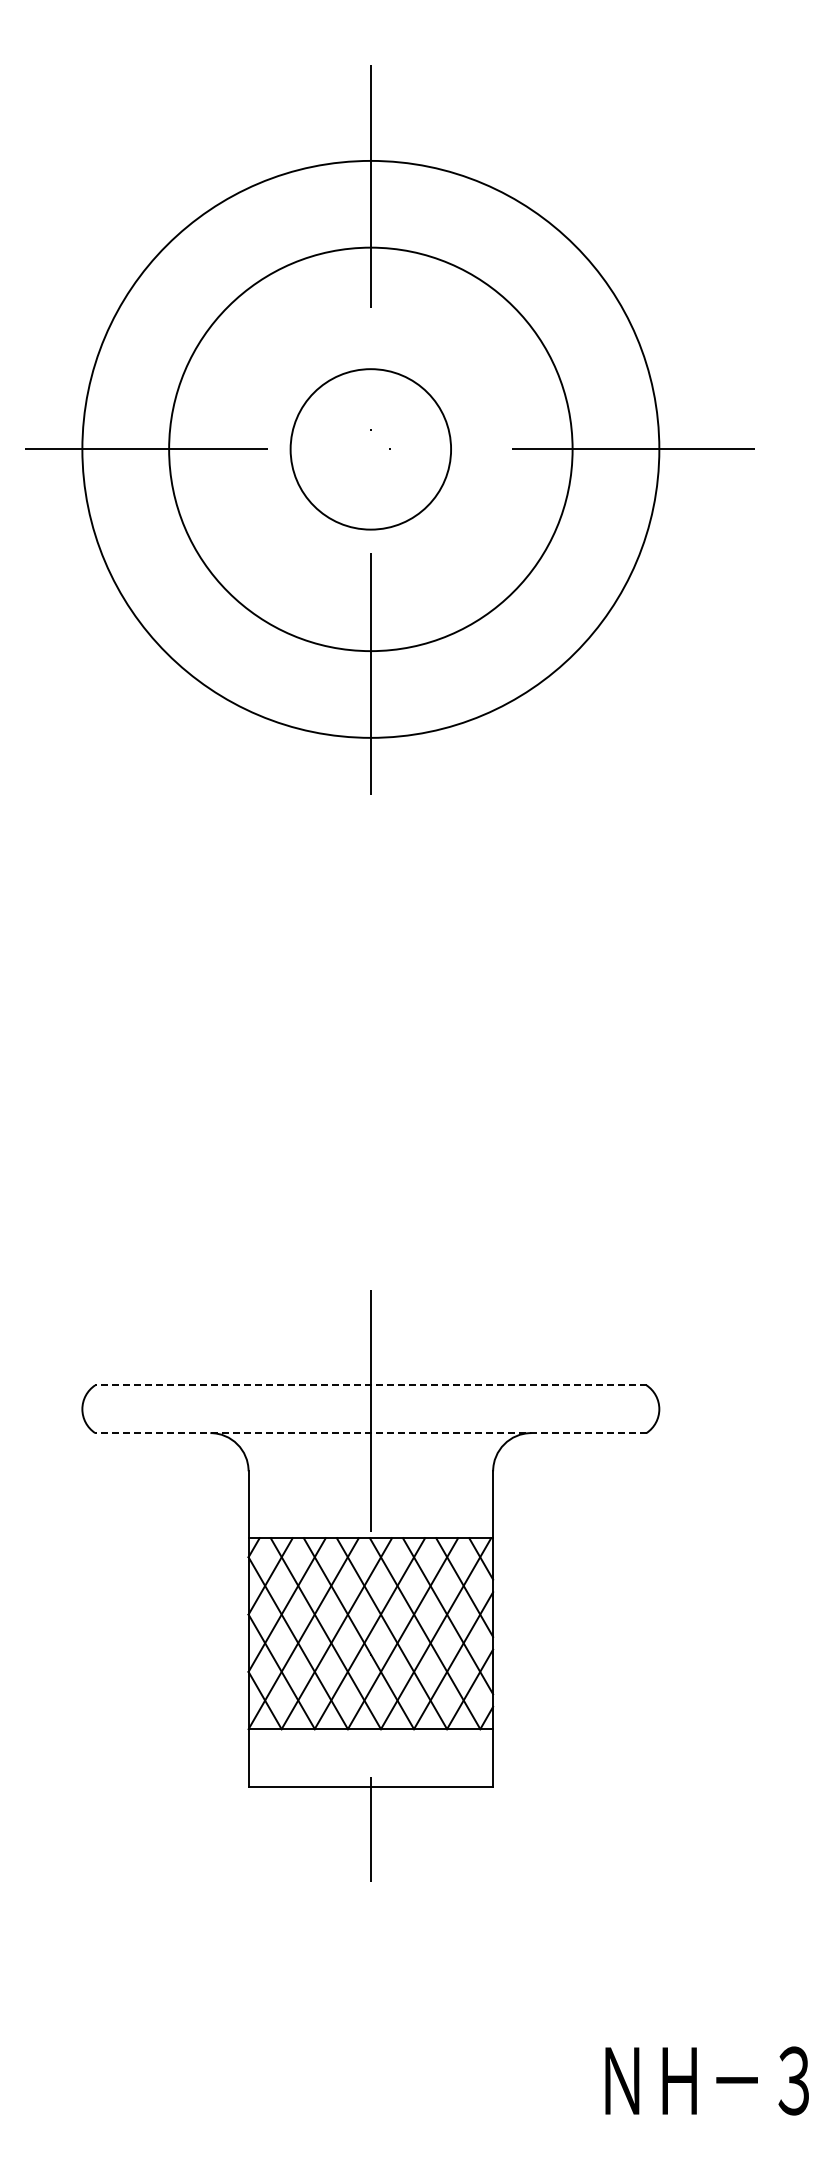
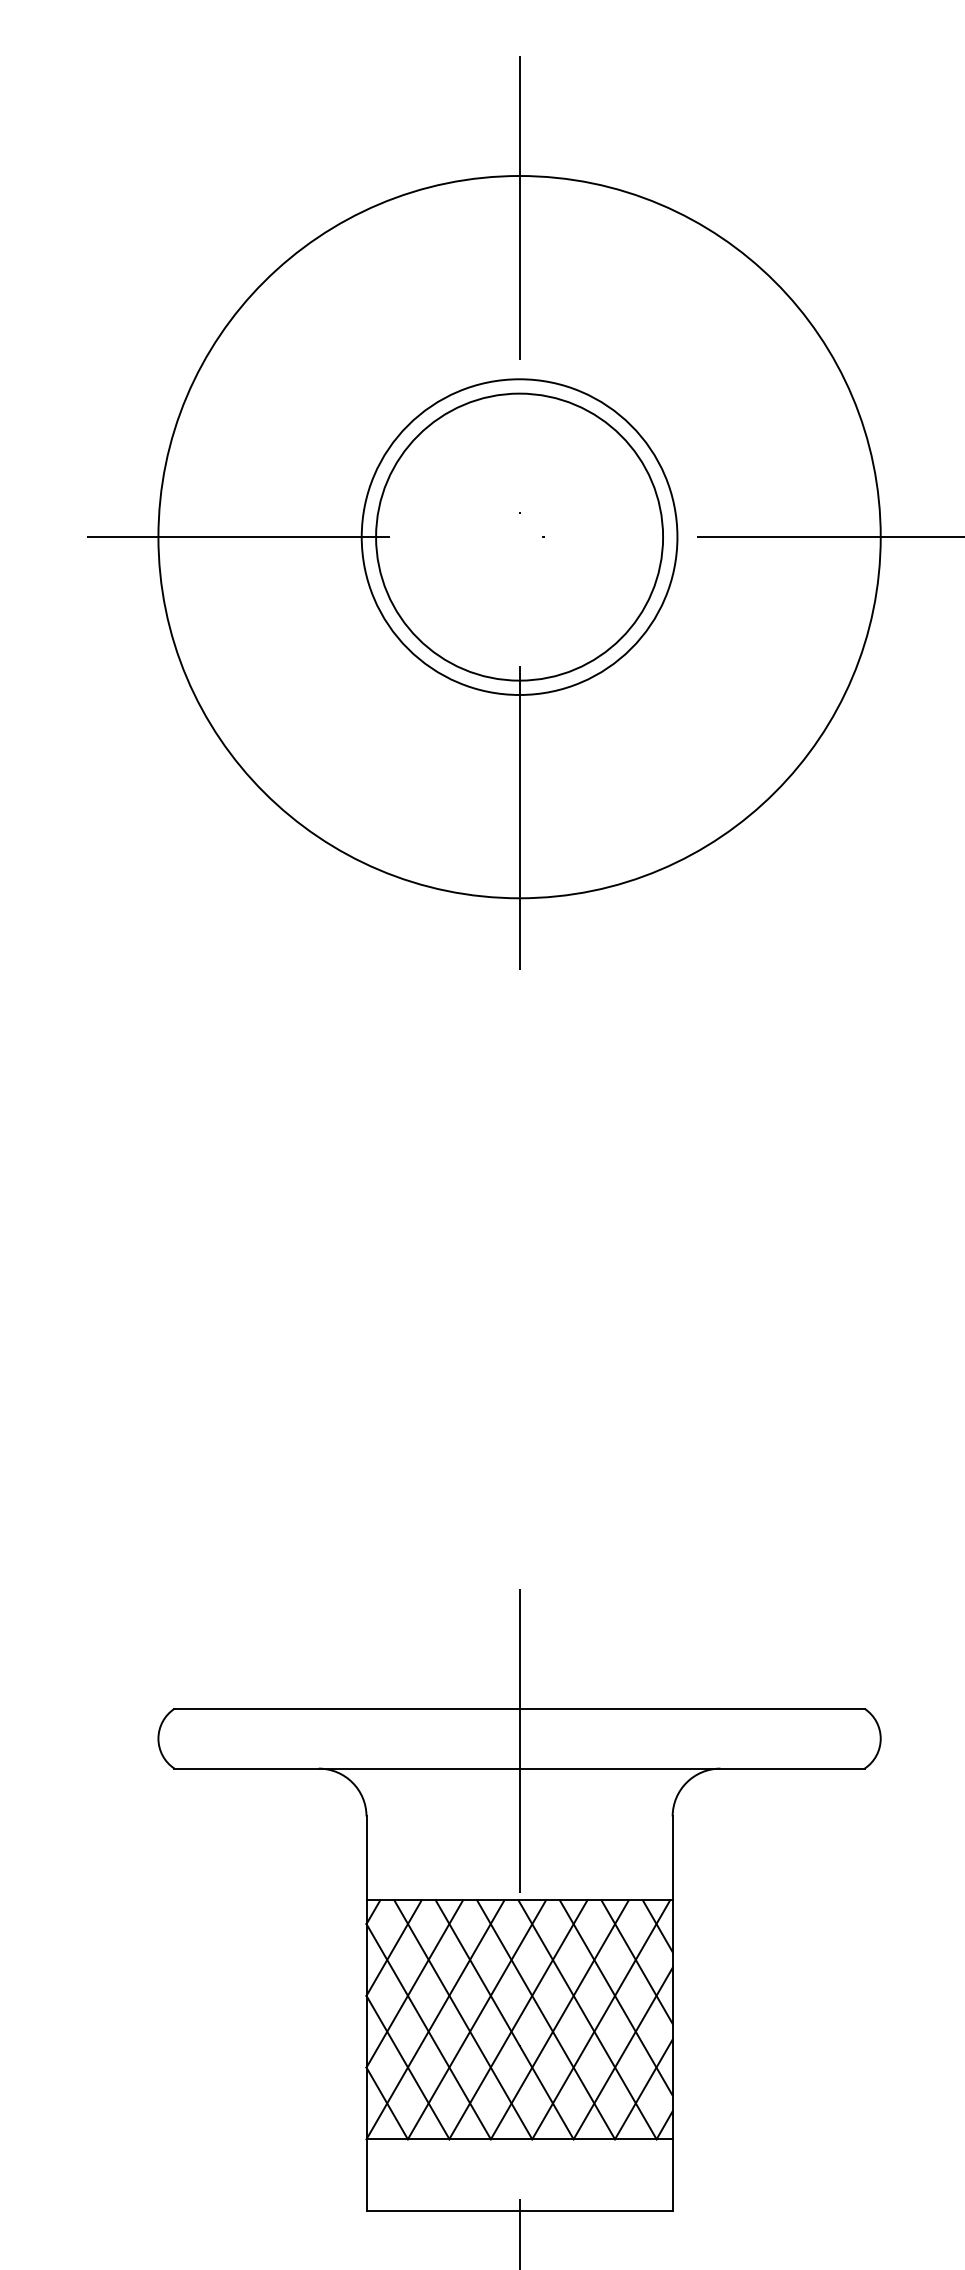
circle: (370, 449) -> (519, 537), size x0.62
circle: (370, 449) -> (519, 537), size x1.43
line: (370, 1385) -> (519, 1709), dashed -> solid
line: (370, 1433) -> (519, 1769), dashed -> solid

